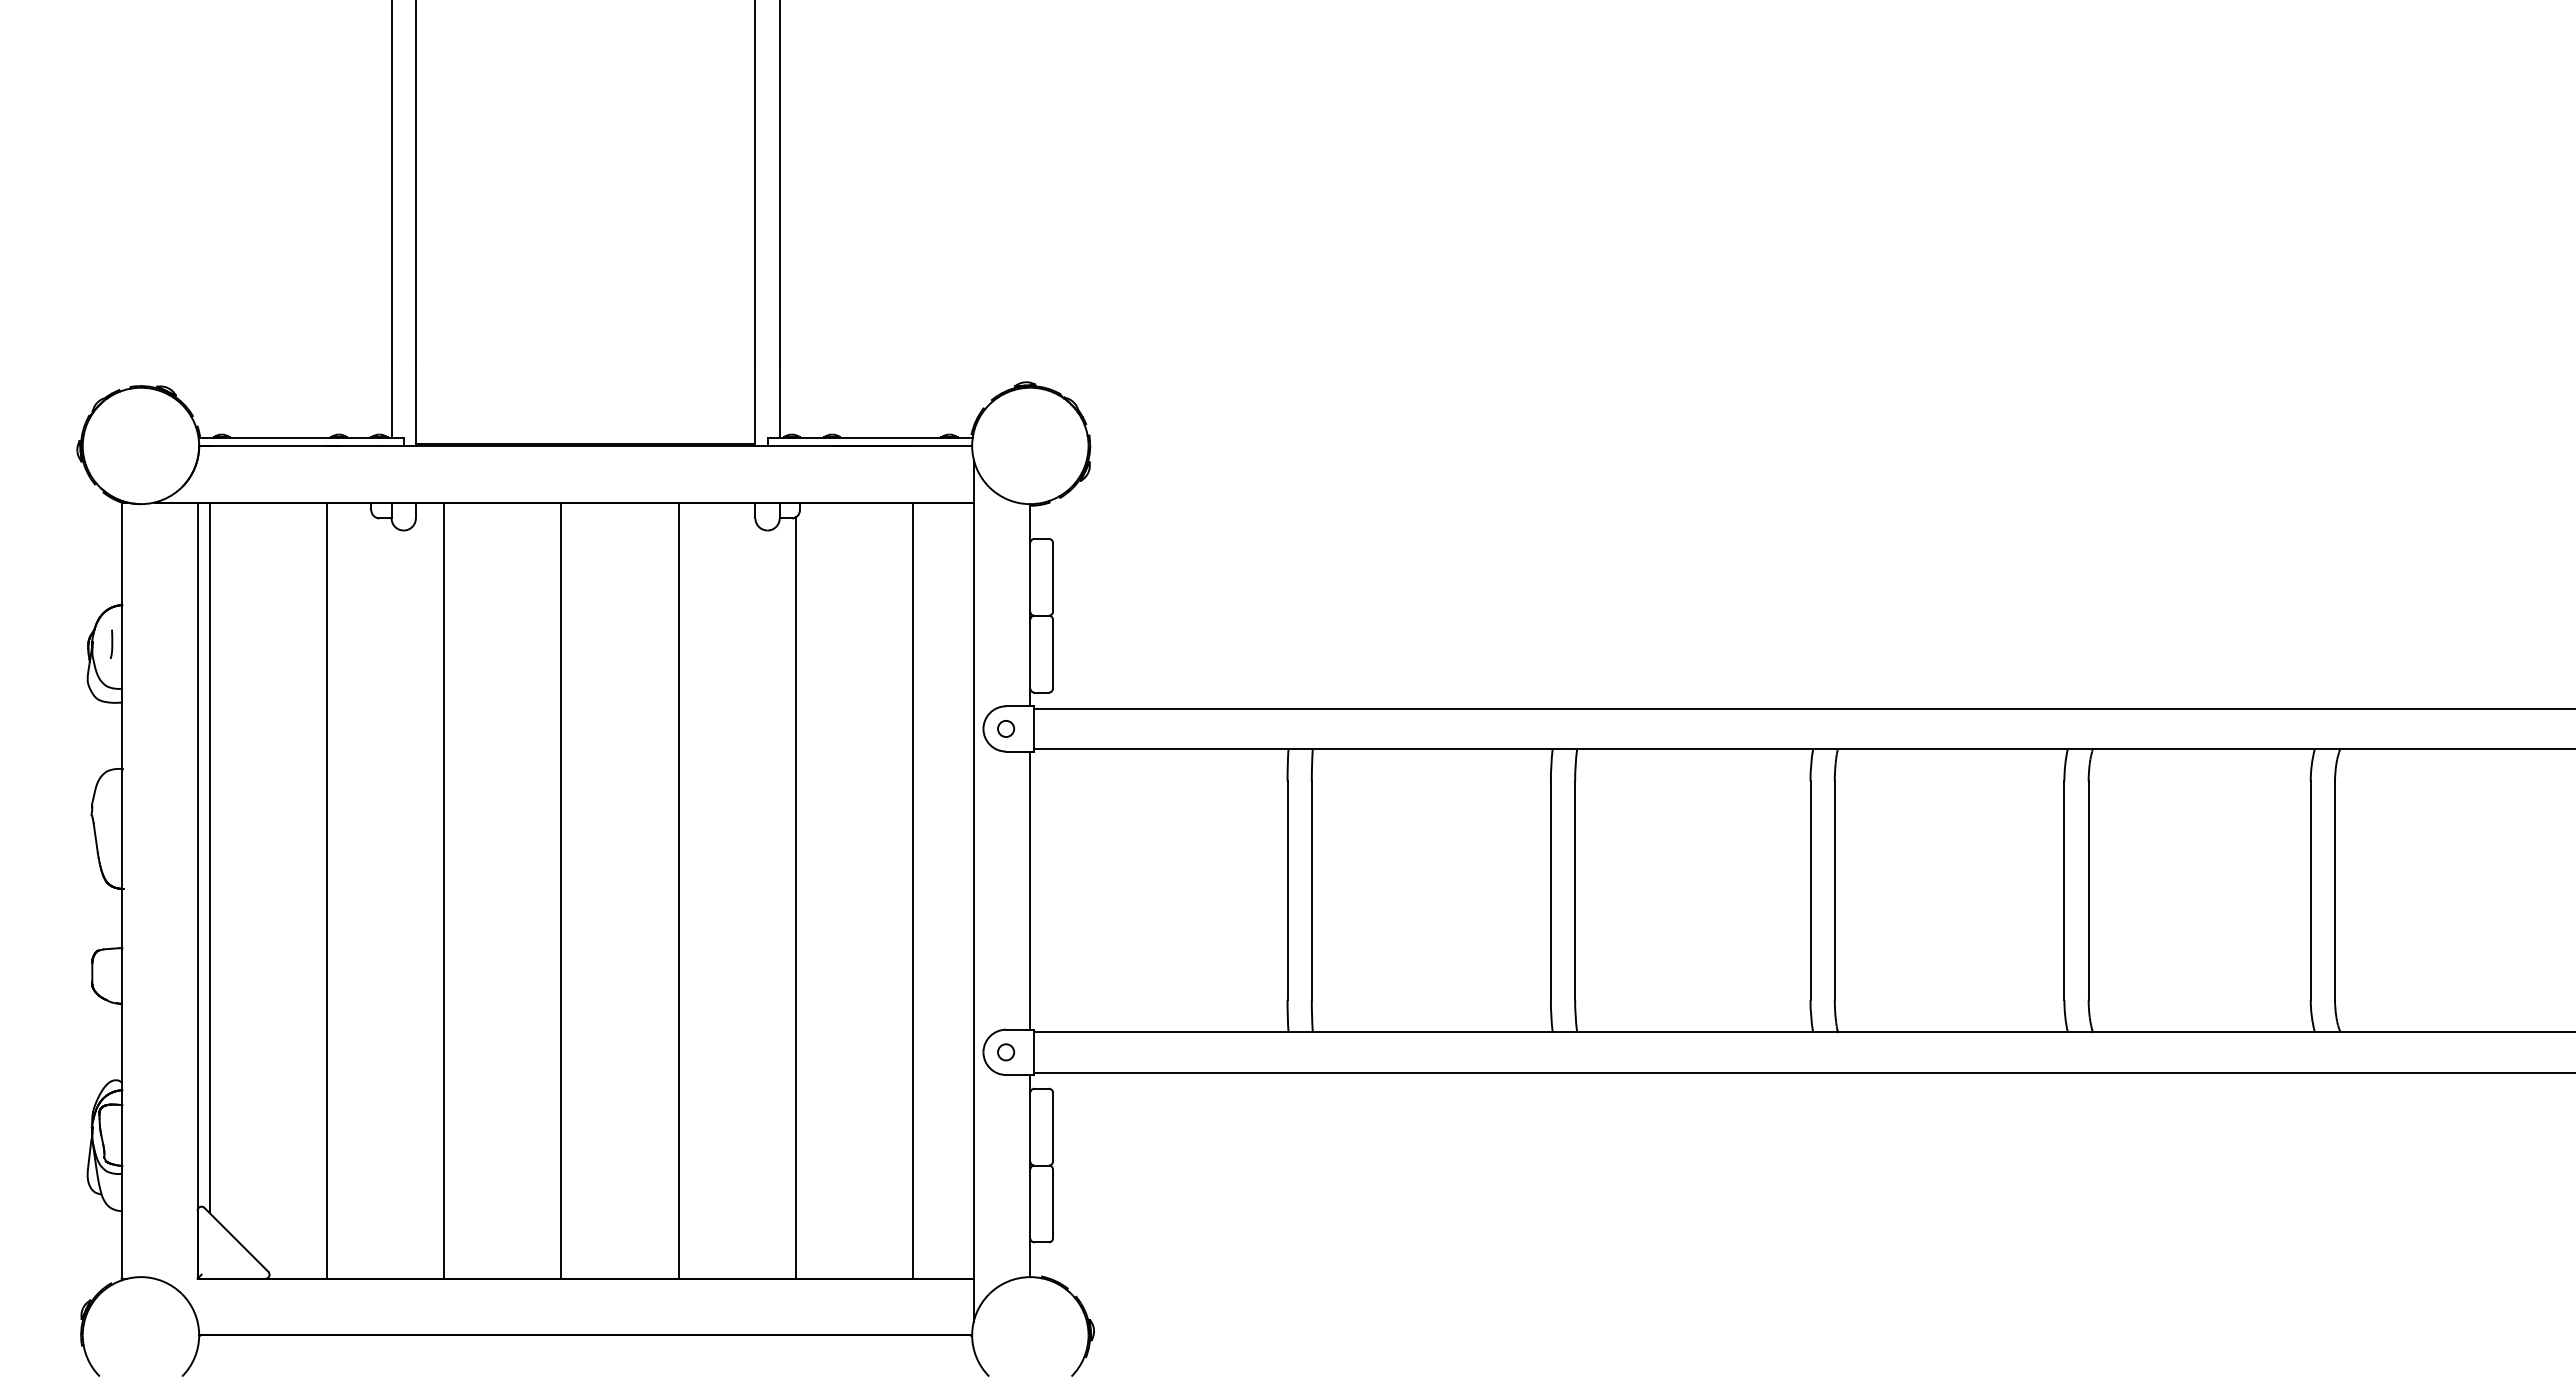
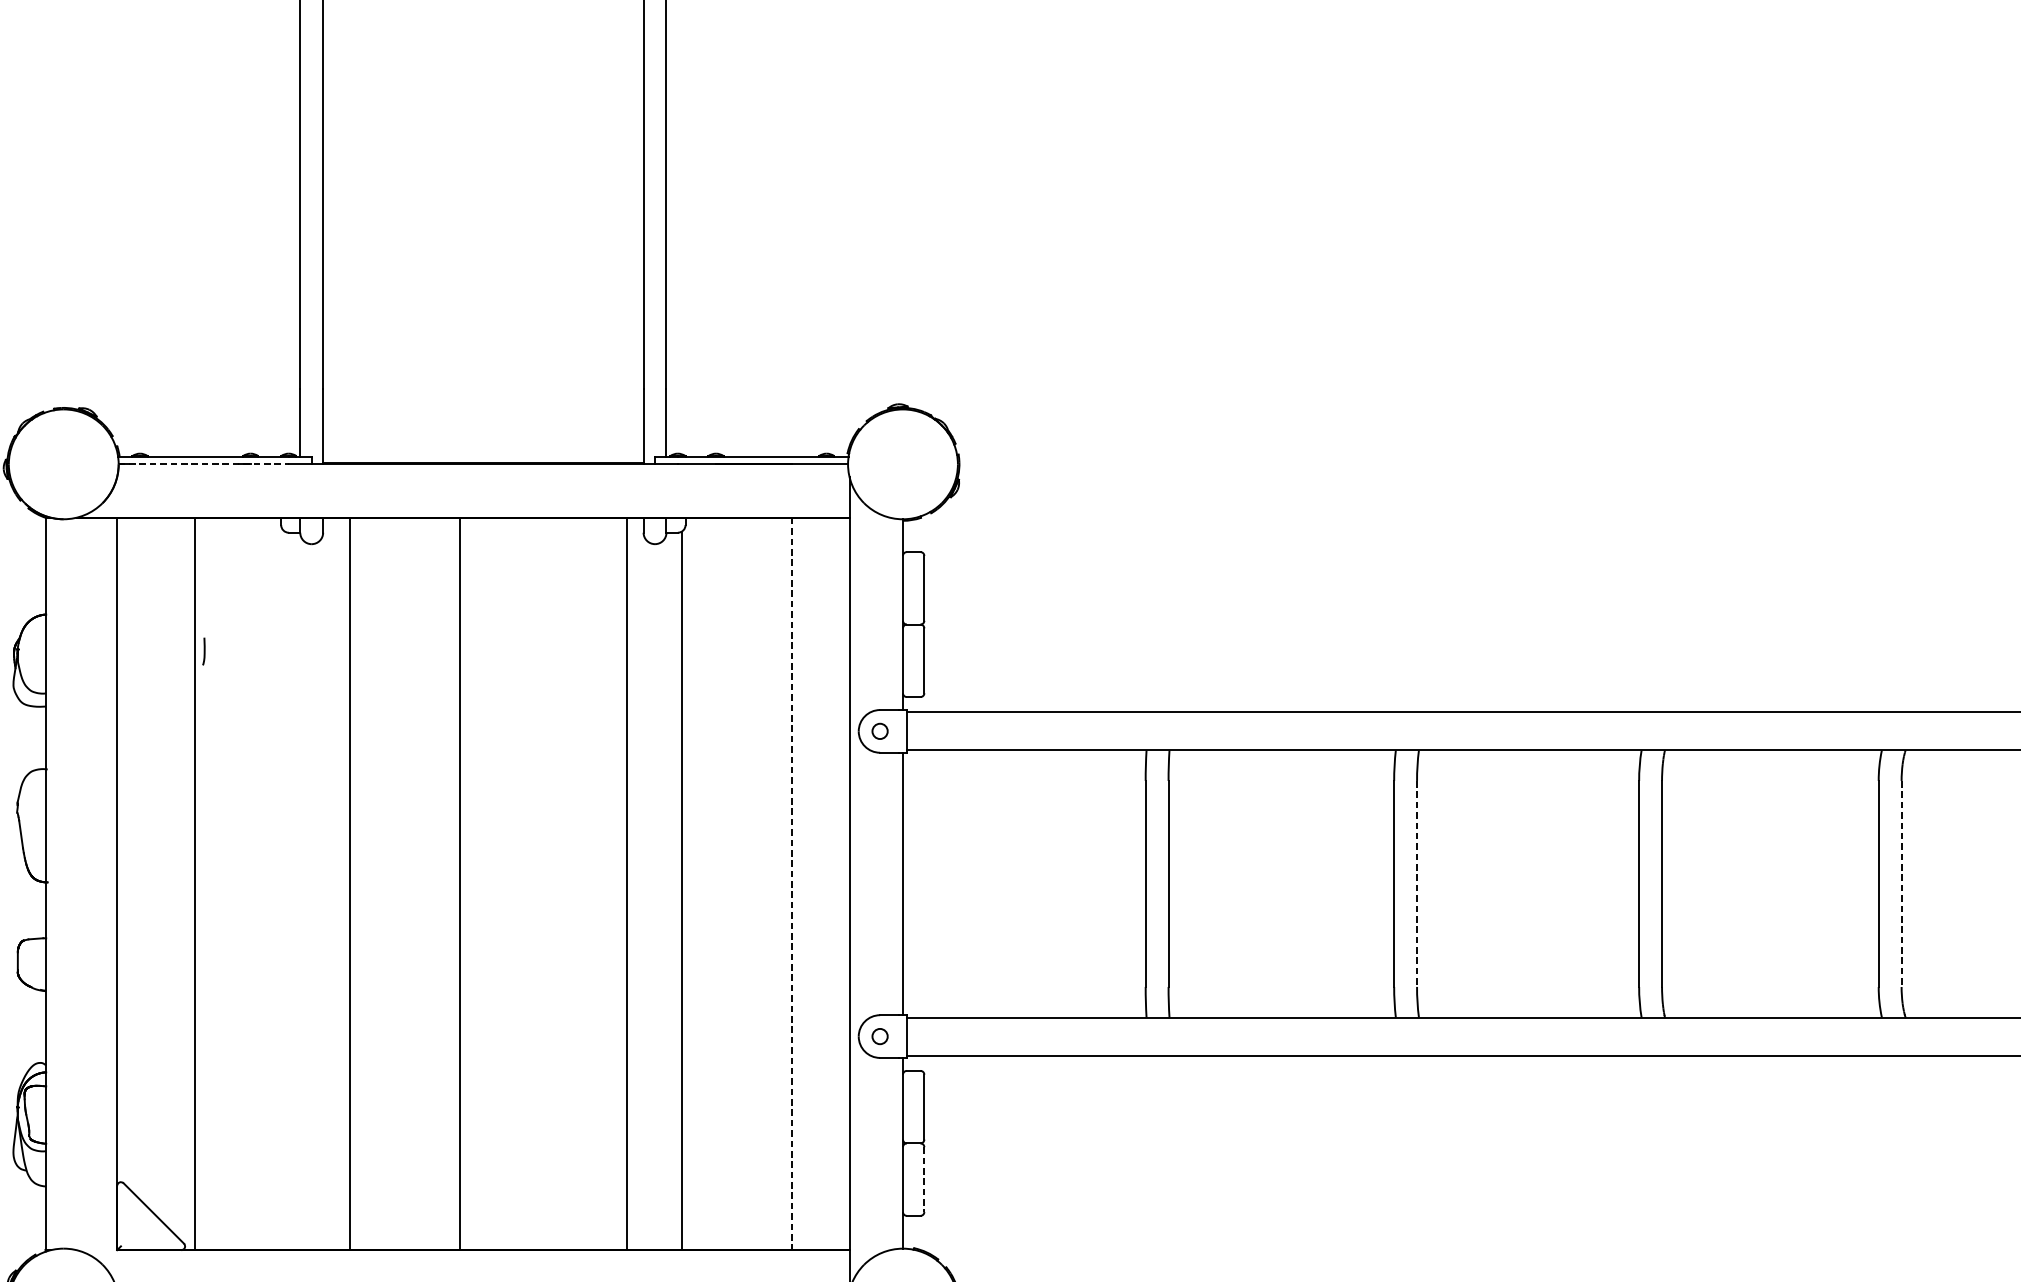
line: (289, 445) -> (203, 463), solid -> dashed
curve: (111, 644) -> (203, 651), moved
line: (209, 857) -> (128, 852), removed
line: (326, 890) -> (194, 883), moved
line: (678, 890) -> (626, 883), moved
line: (913, 891) -> (792, 884), solid -> dashed
line: (1575, 891) -> (1417, 884), solid -> dashed
line: (2088, 891) -> (1901, 884), solid -> dashed
line: (1053, 1204) -> (924, 1180), solid -> dashed

